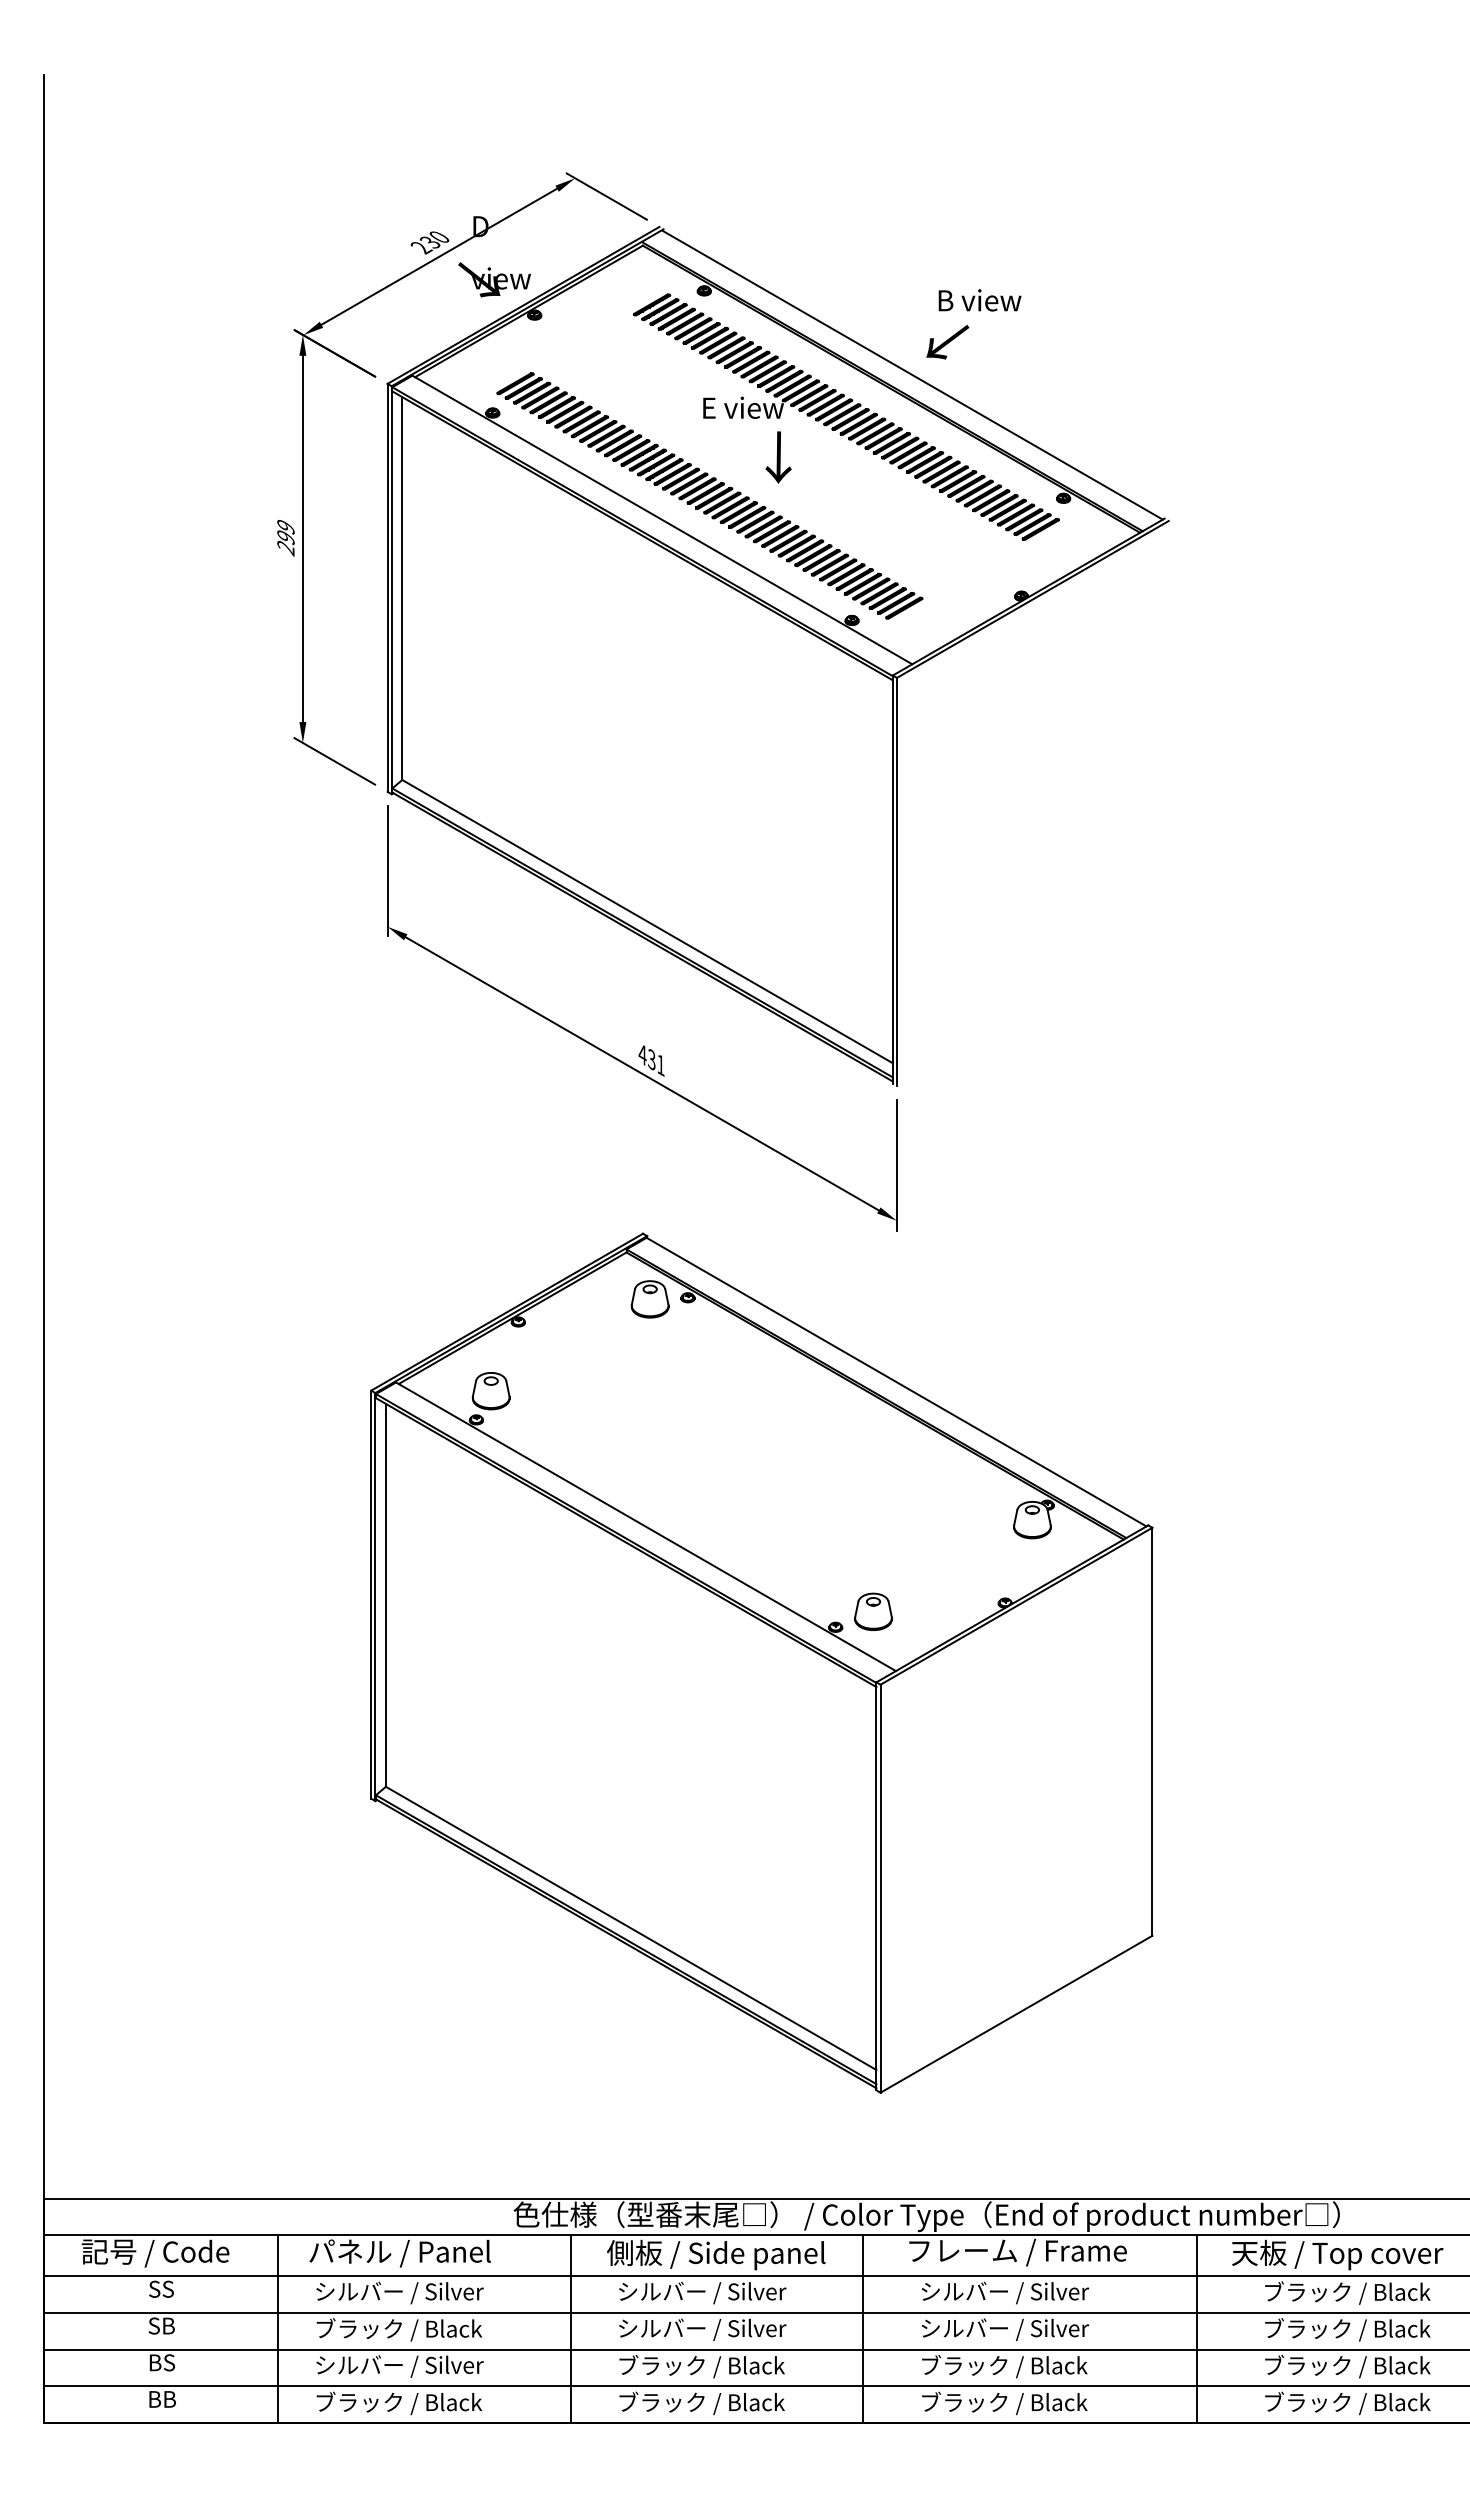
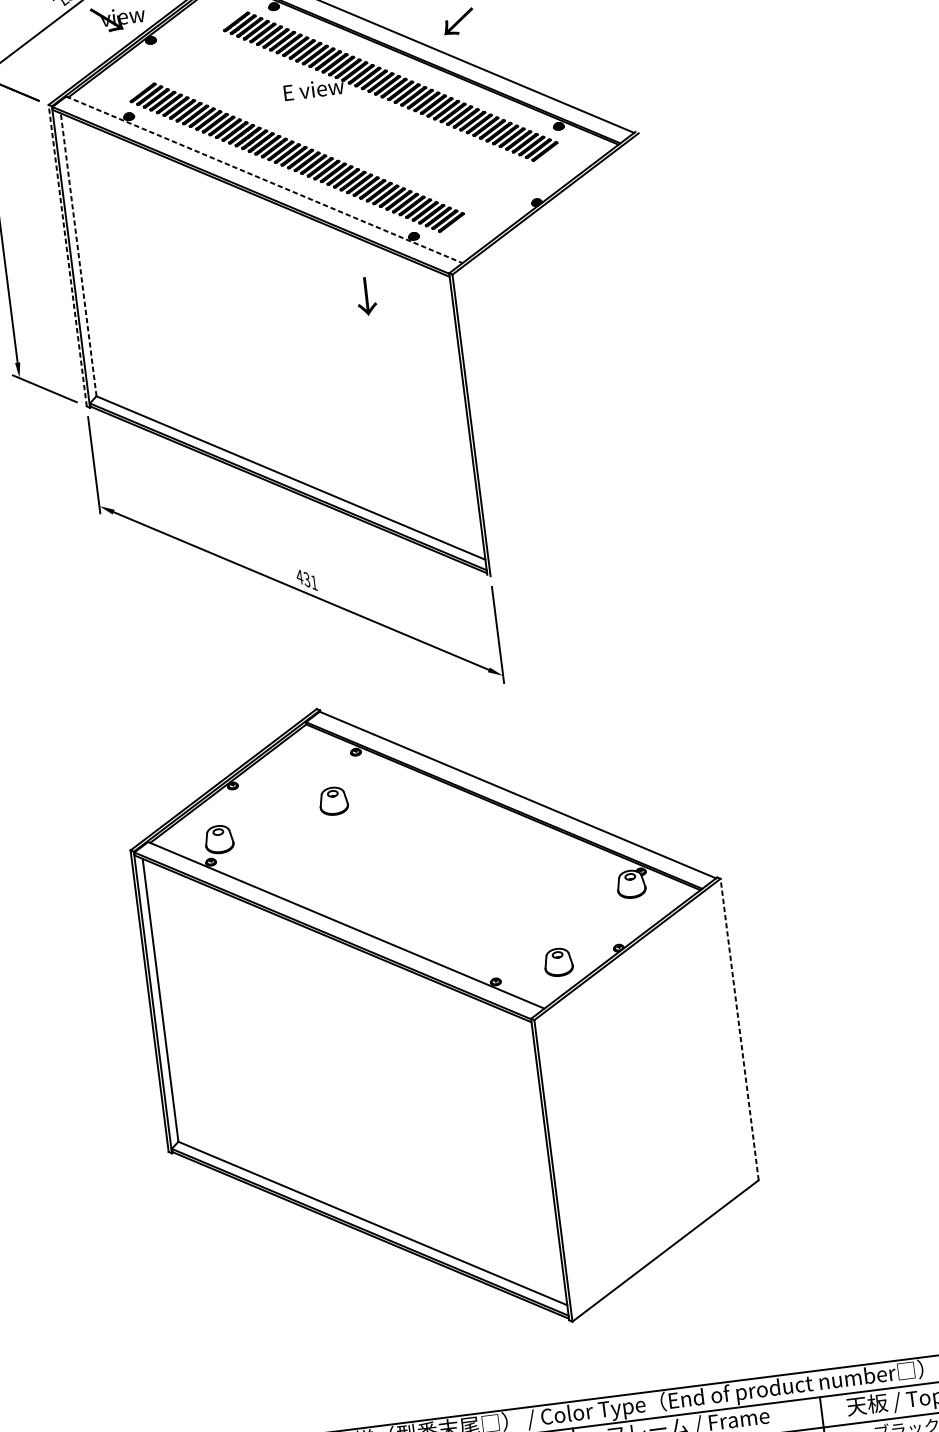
text: (778, 457) -> (366, 296), moved
line: (662, 519) -> (264, 179), solid -> dashed
line: (387, 587) -> (67, 255), solid -> dashed
line: (402, 588) -> (78, 254), solid -> dashed
part: (649, 1299) -> (333, 801), moved
part: (873, 1611) -> (558, 962), moved
line: (1152, 1731) -> (739, 1029), solid -> dashed

